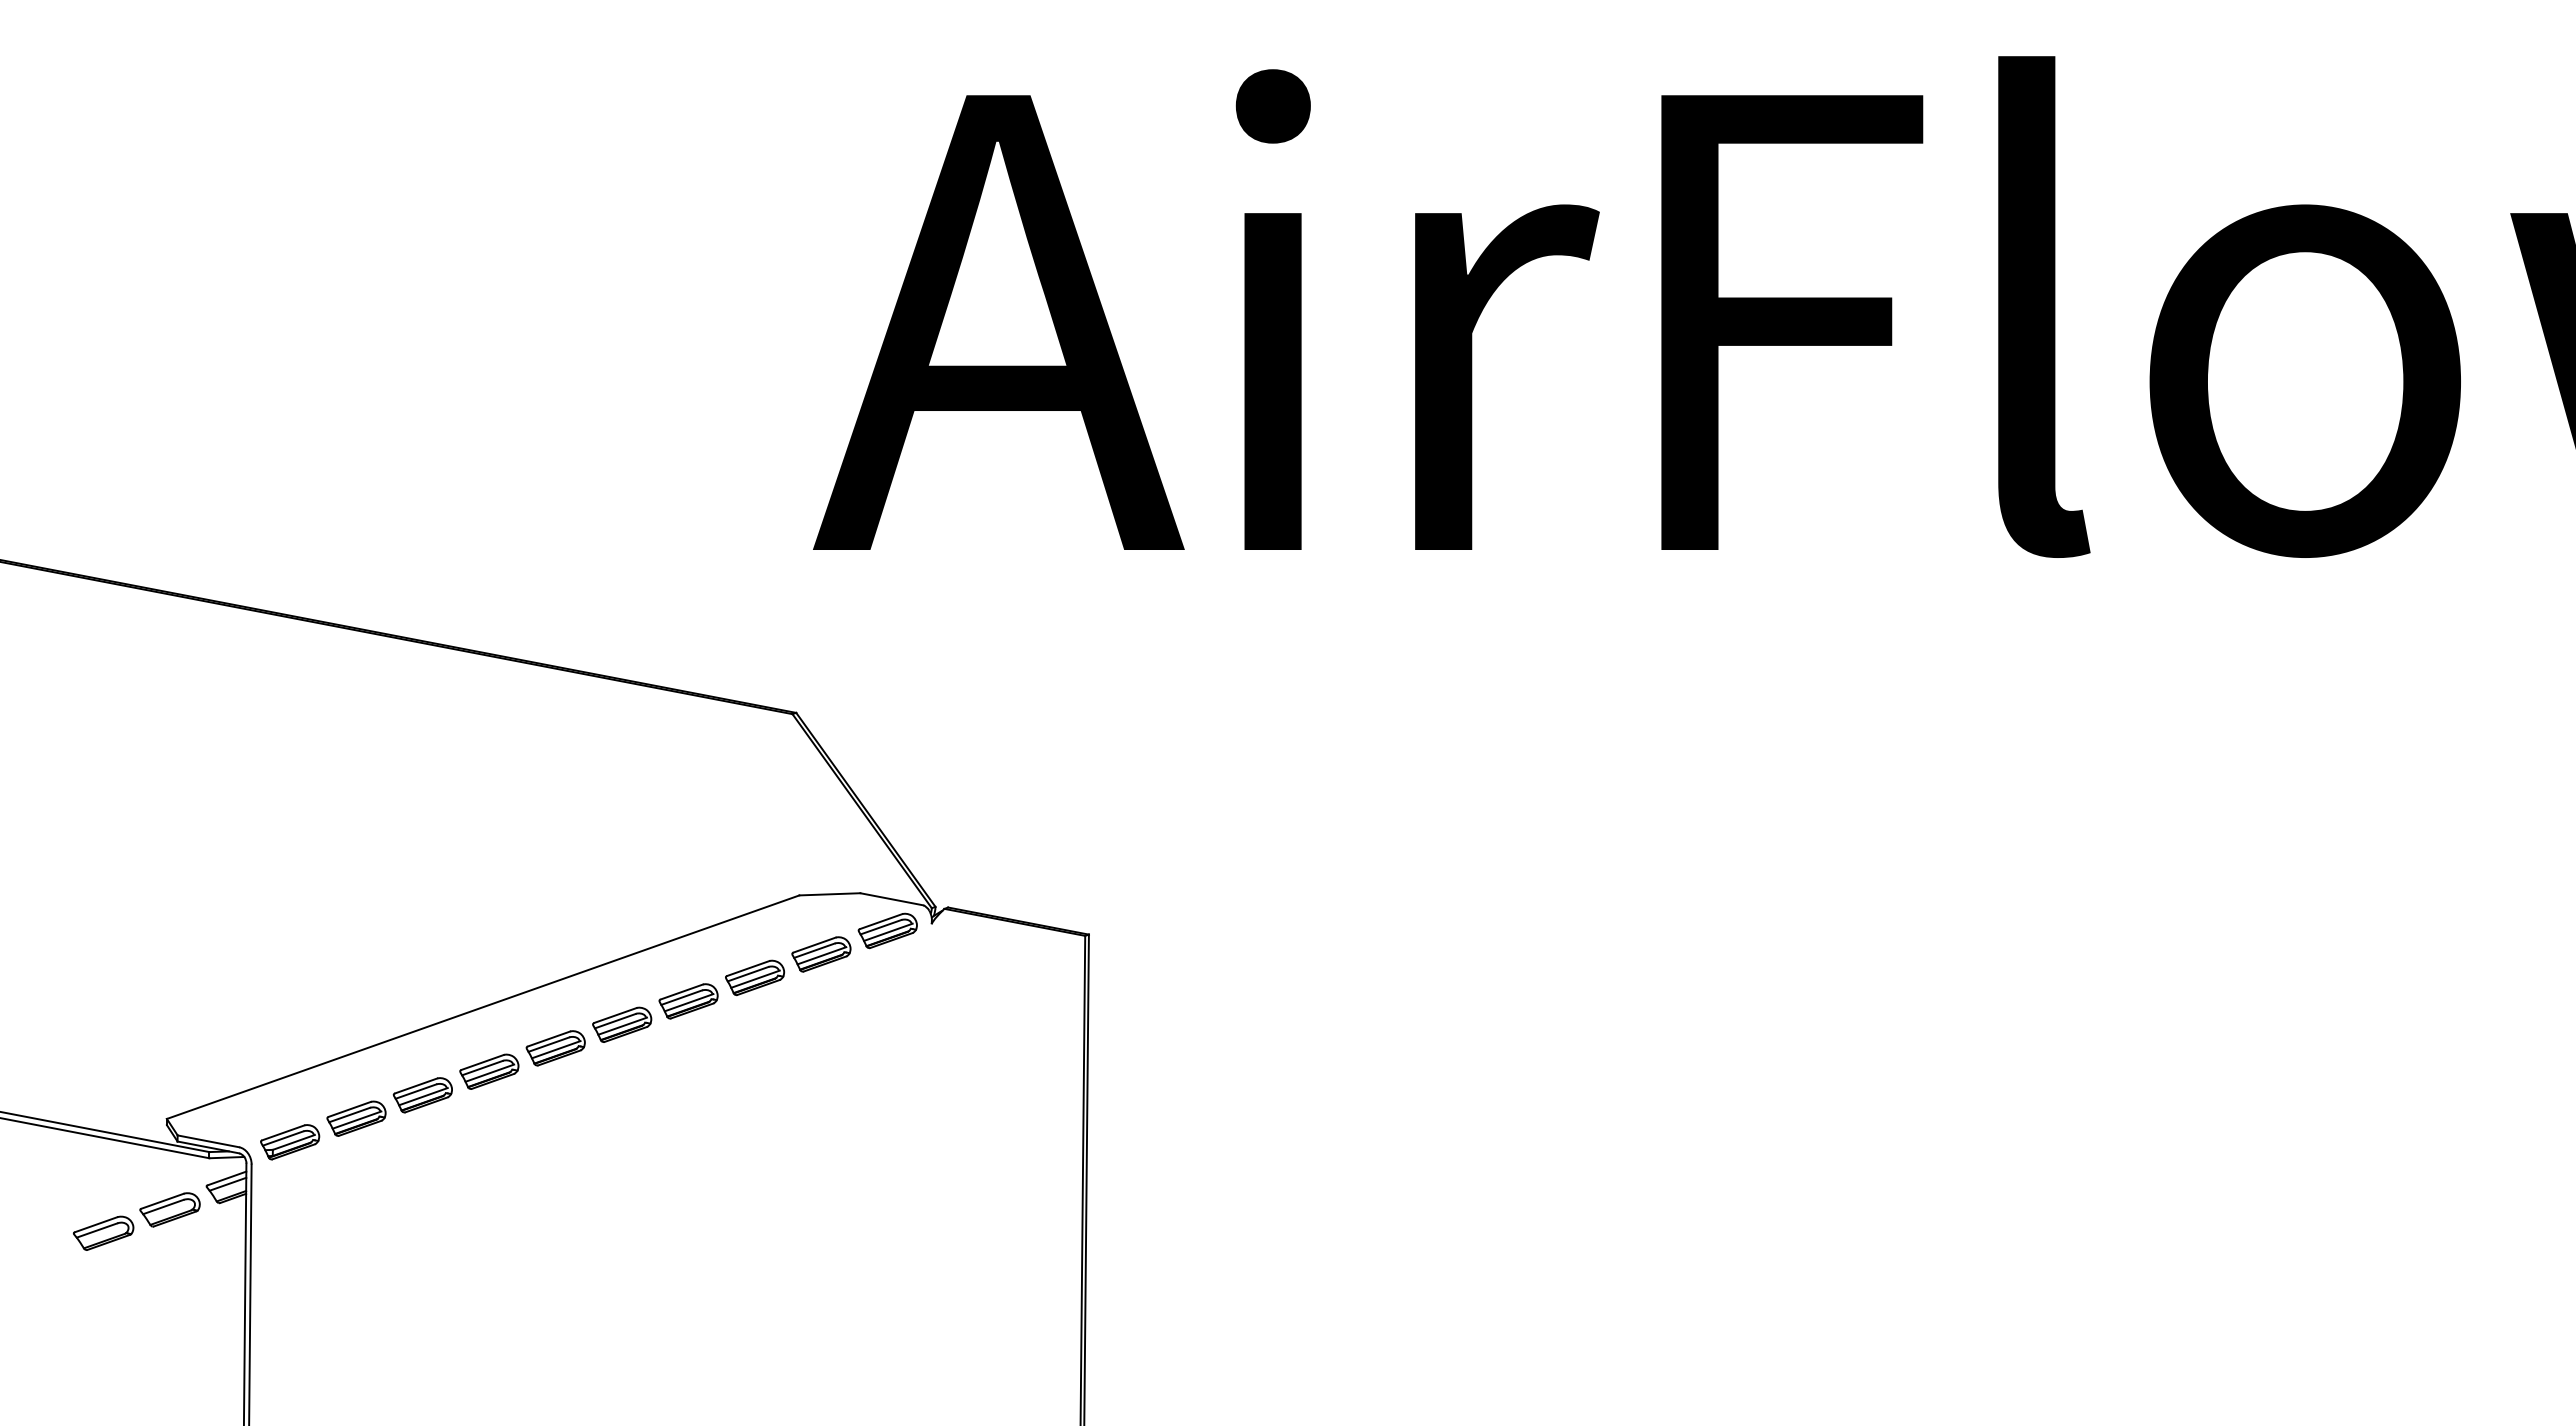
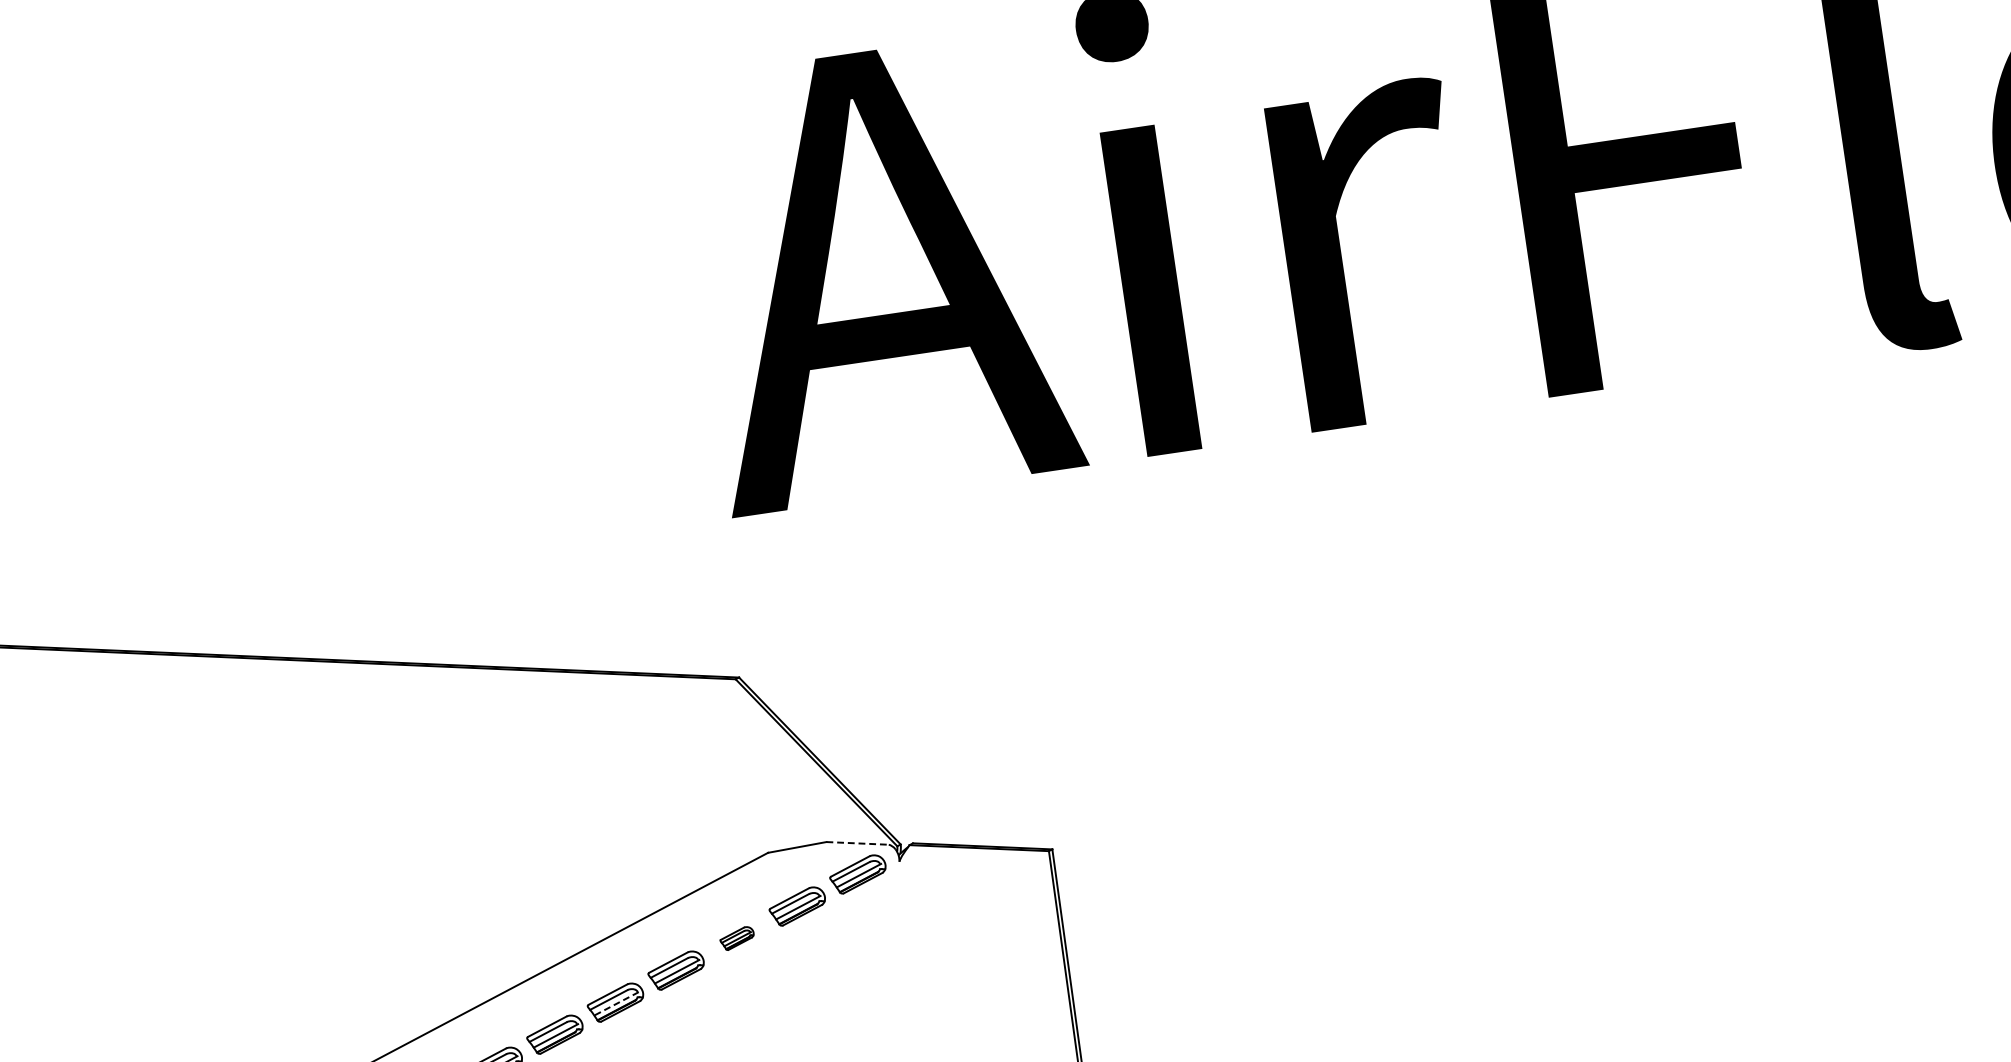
line: (892, 899) -> (858, 843), solid -> dashed
part: (755, 977) -> (737, 938), size x0.6
line: (622, 1026) -> (616, 1004), solid -> dashed

